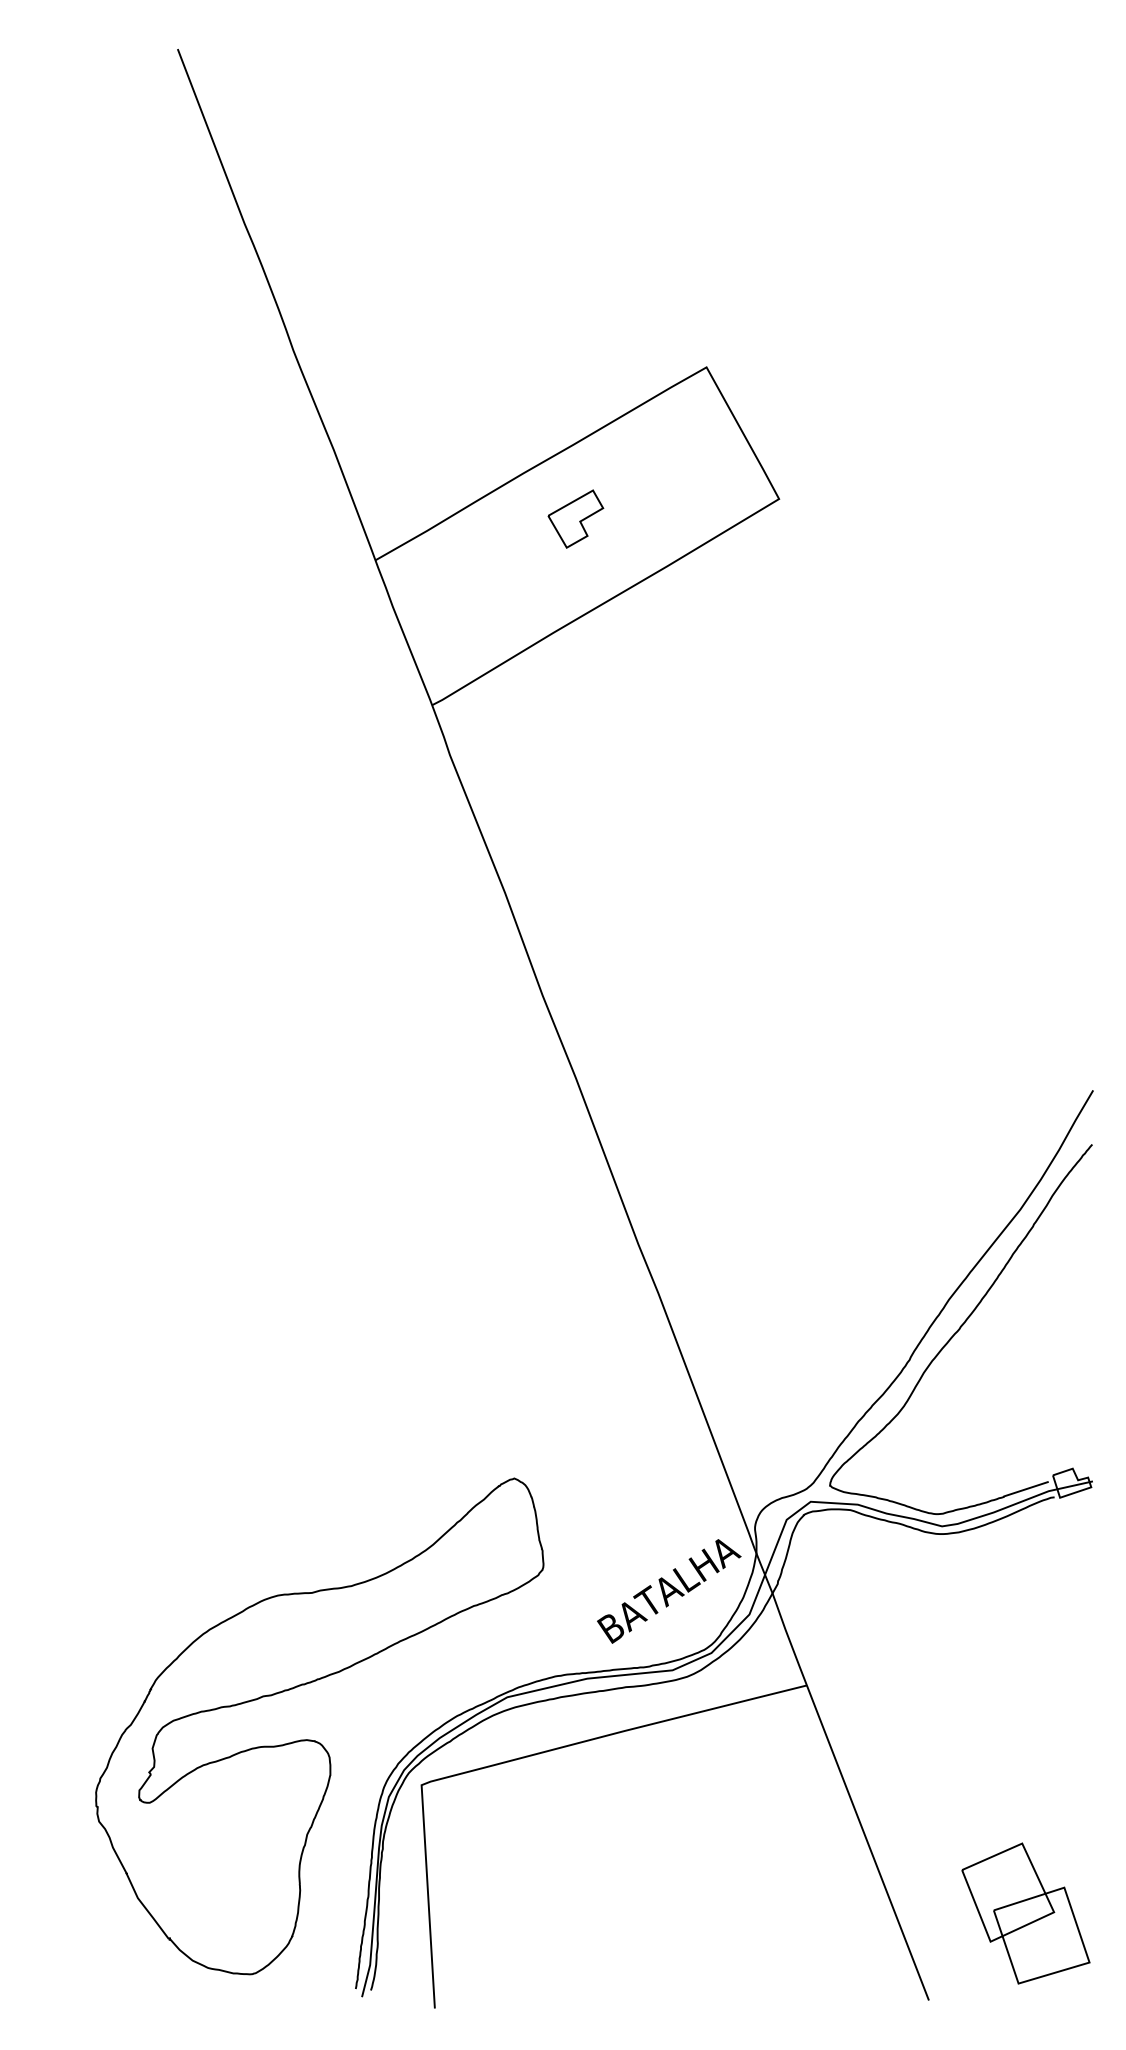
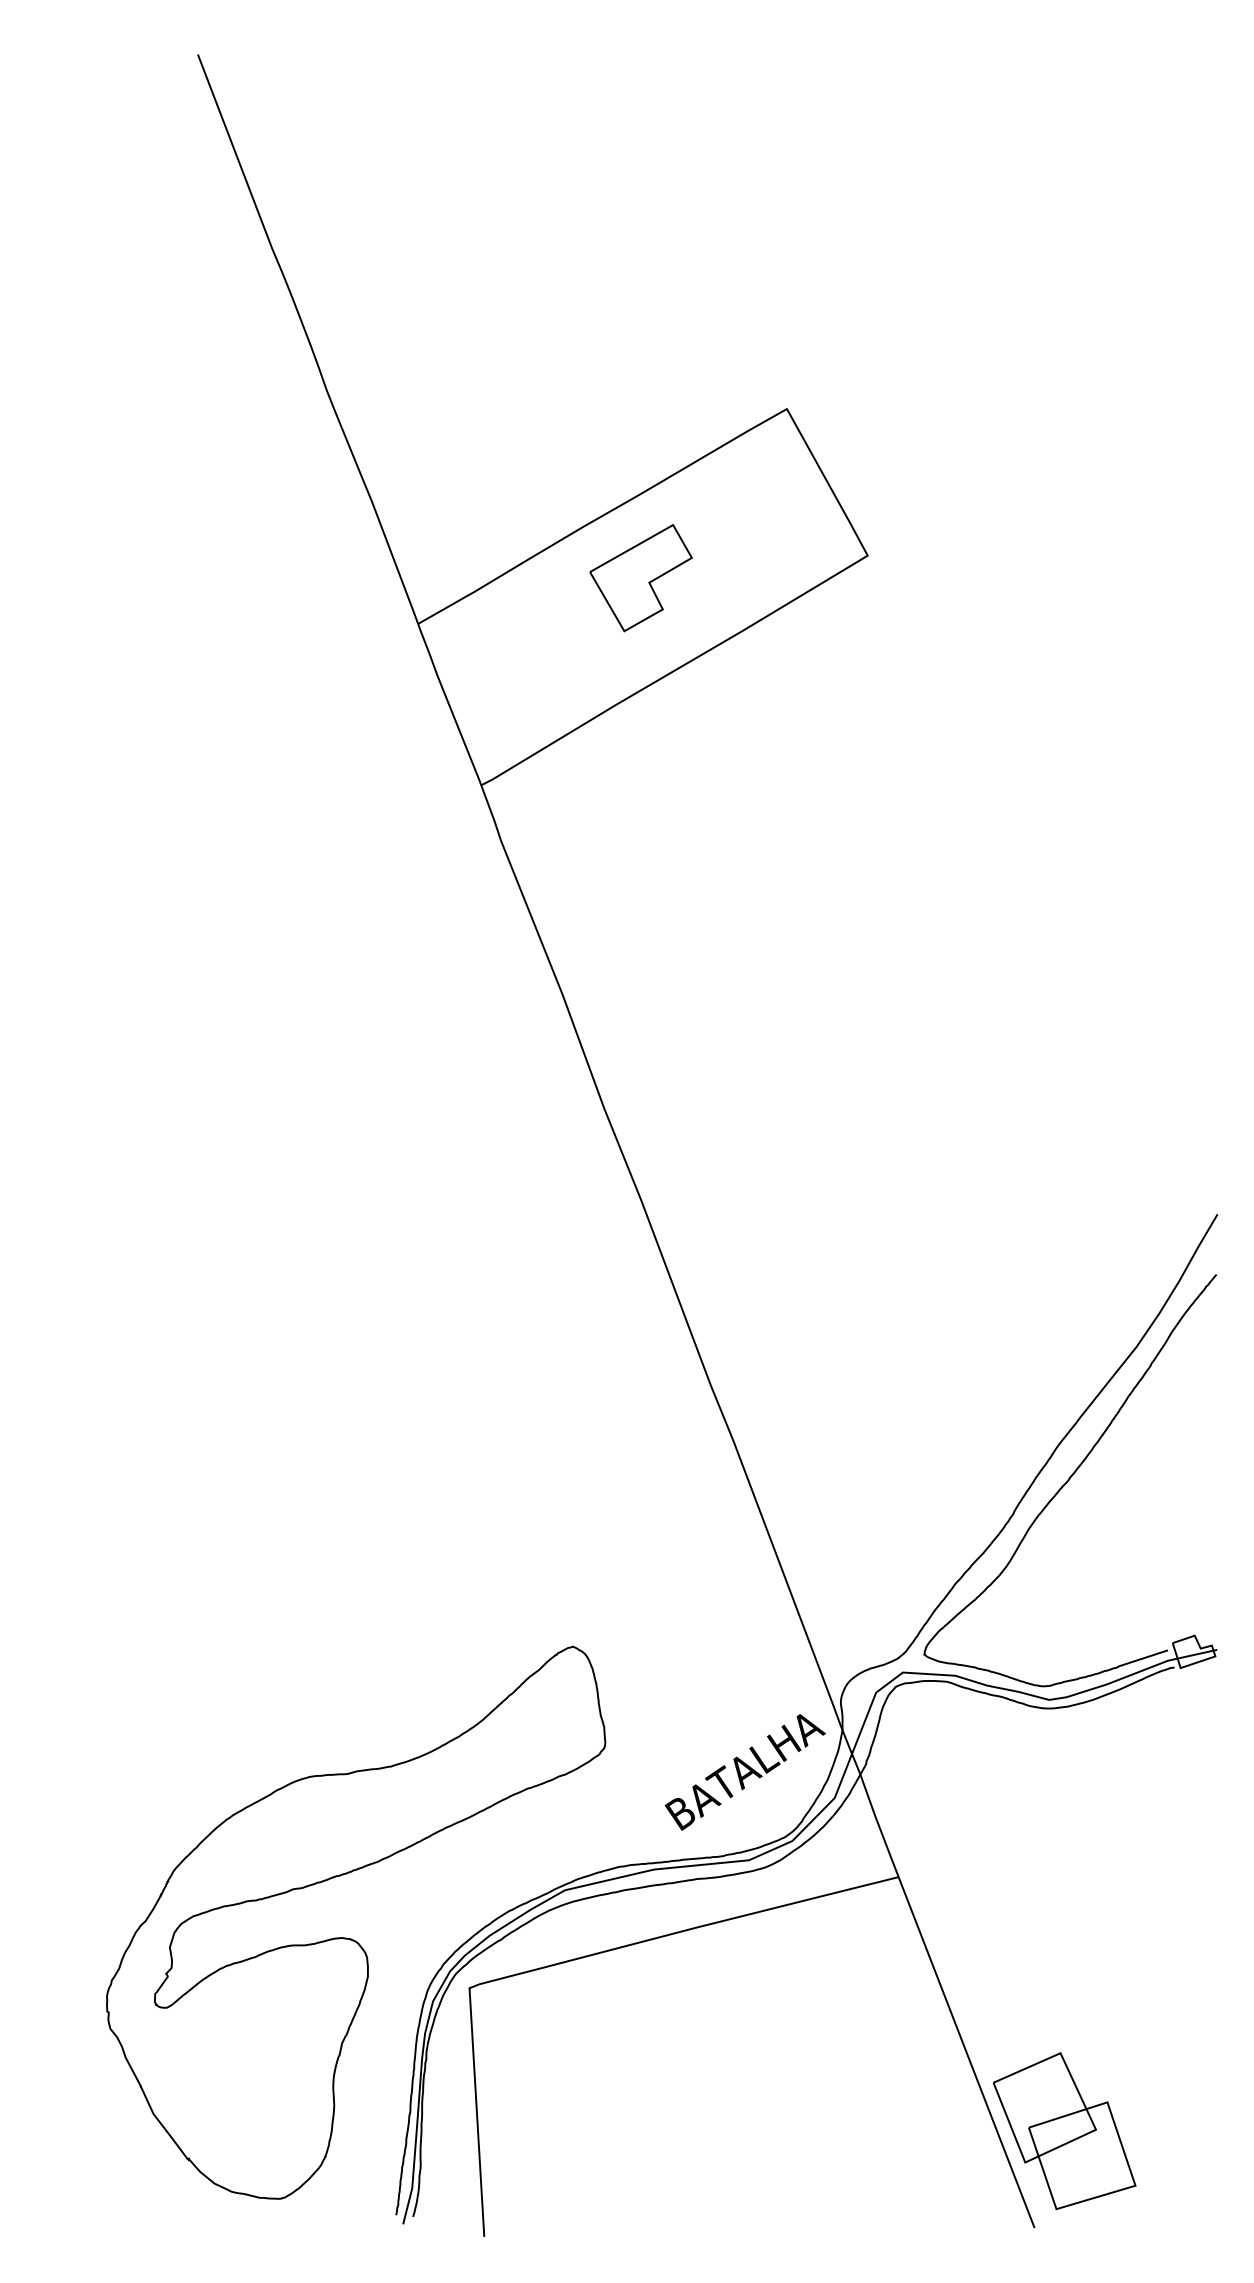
part: (575, 518) -> (640, 577), size x1.67
part: (1025, 1913) -> (1064, 2131), moved

